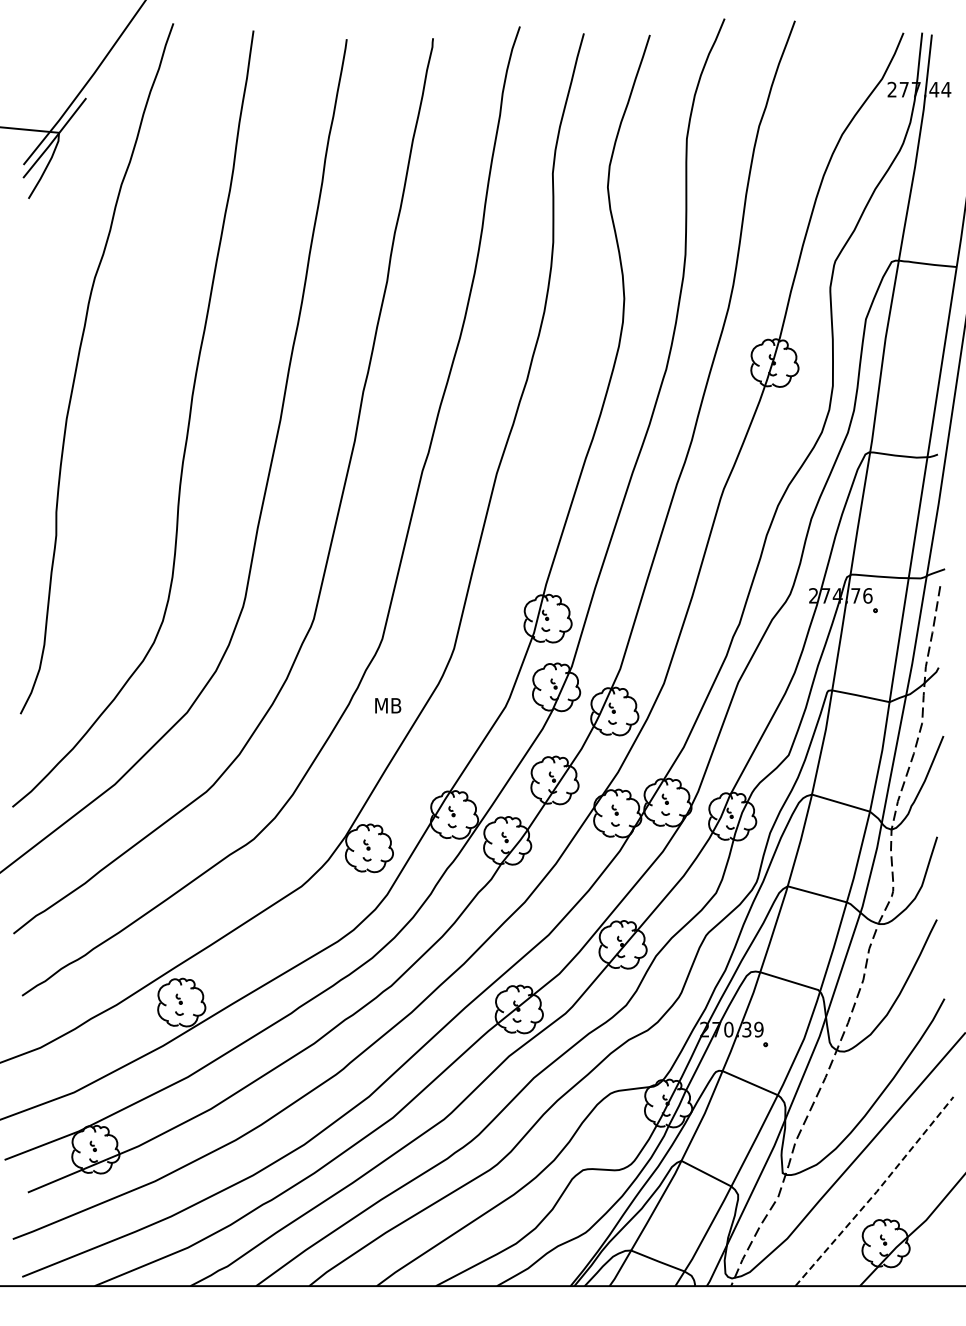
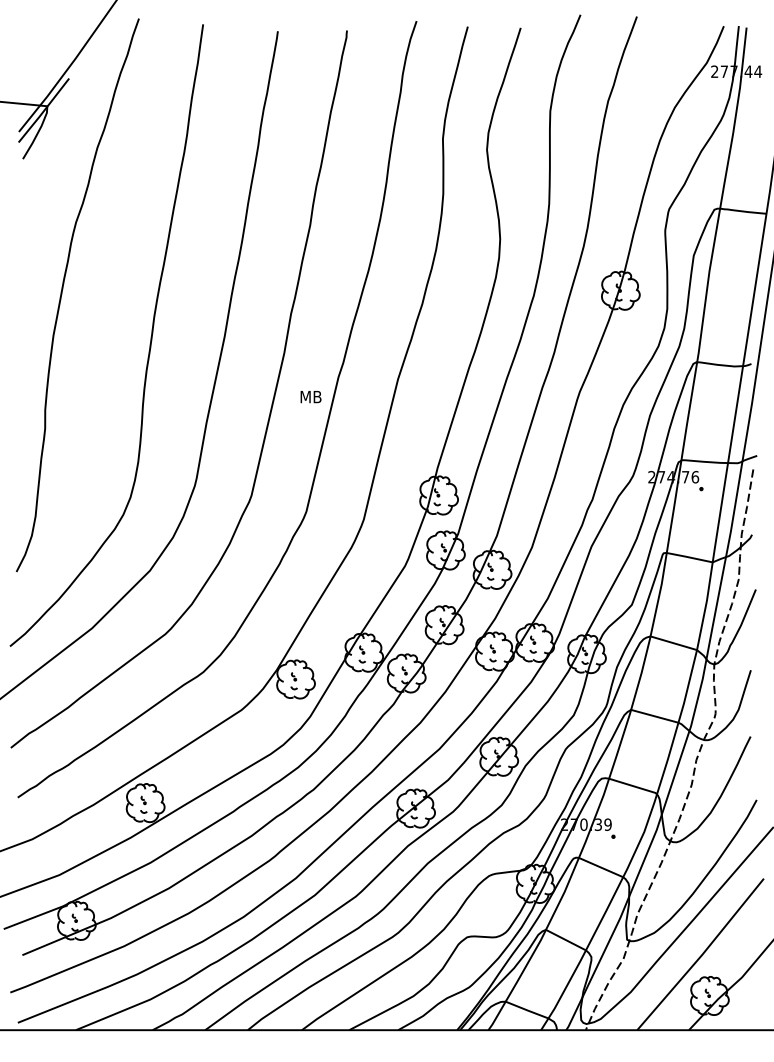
text: (388, 705) -> (311, 396), moved
line: (876, 1191) -> (702, 954), dashed -> solid

